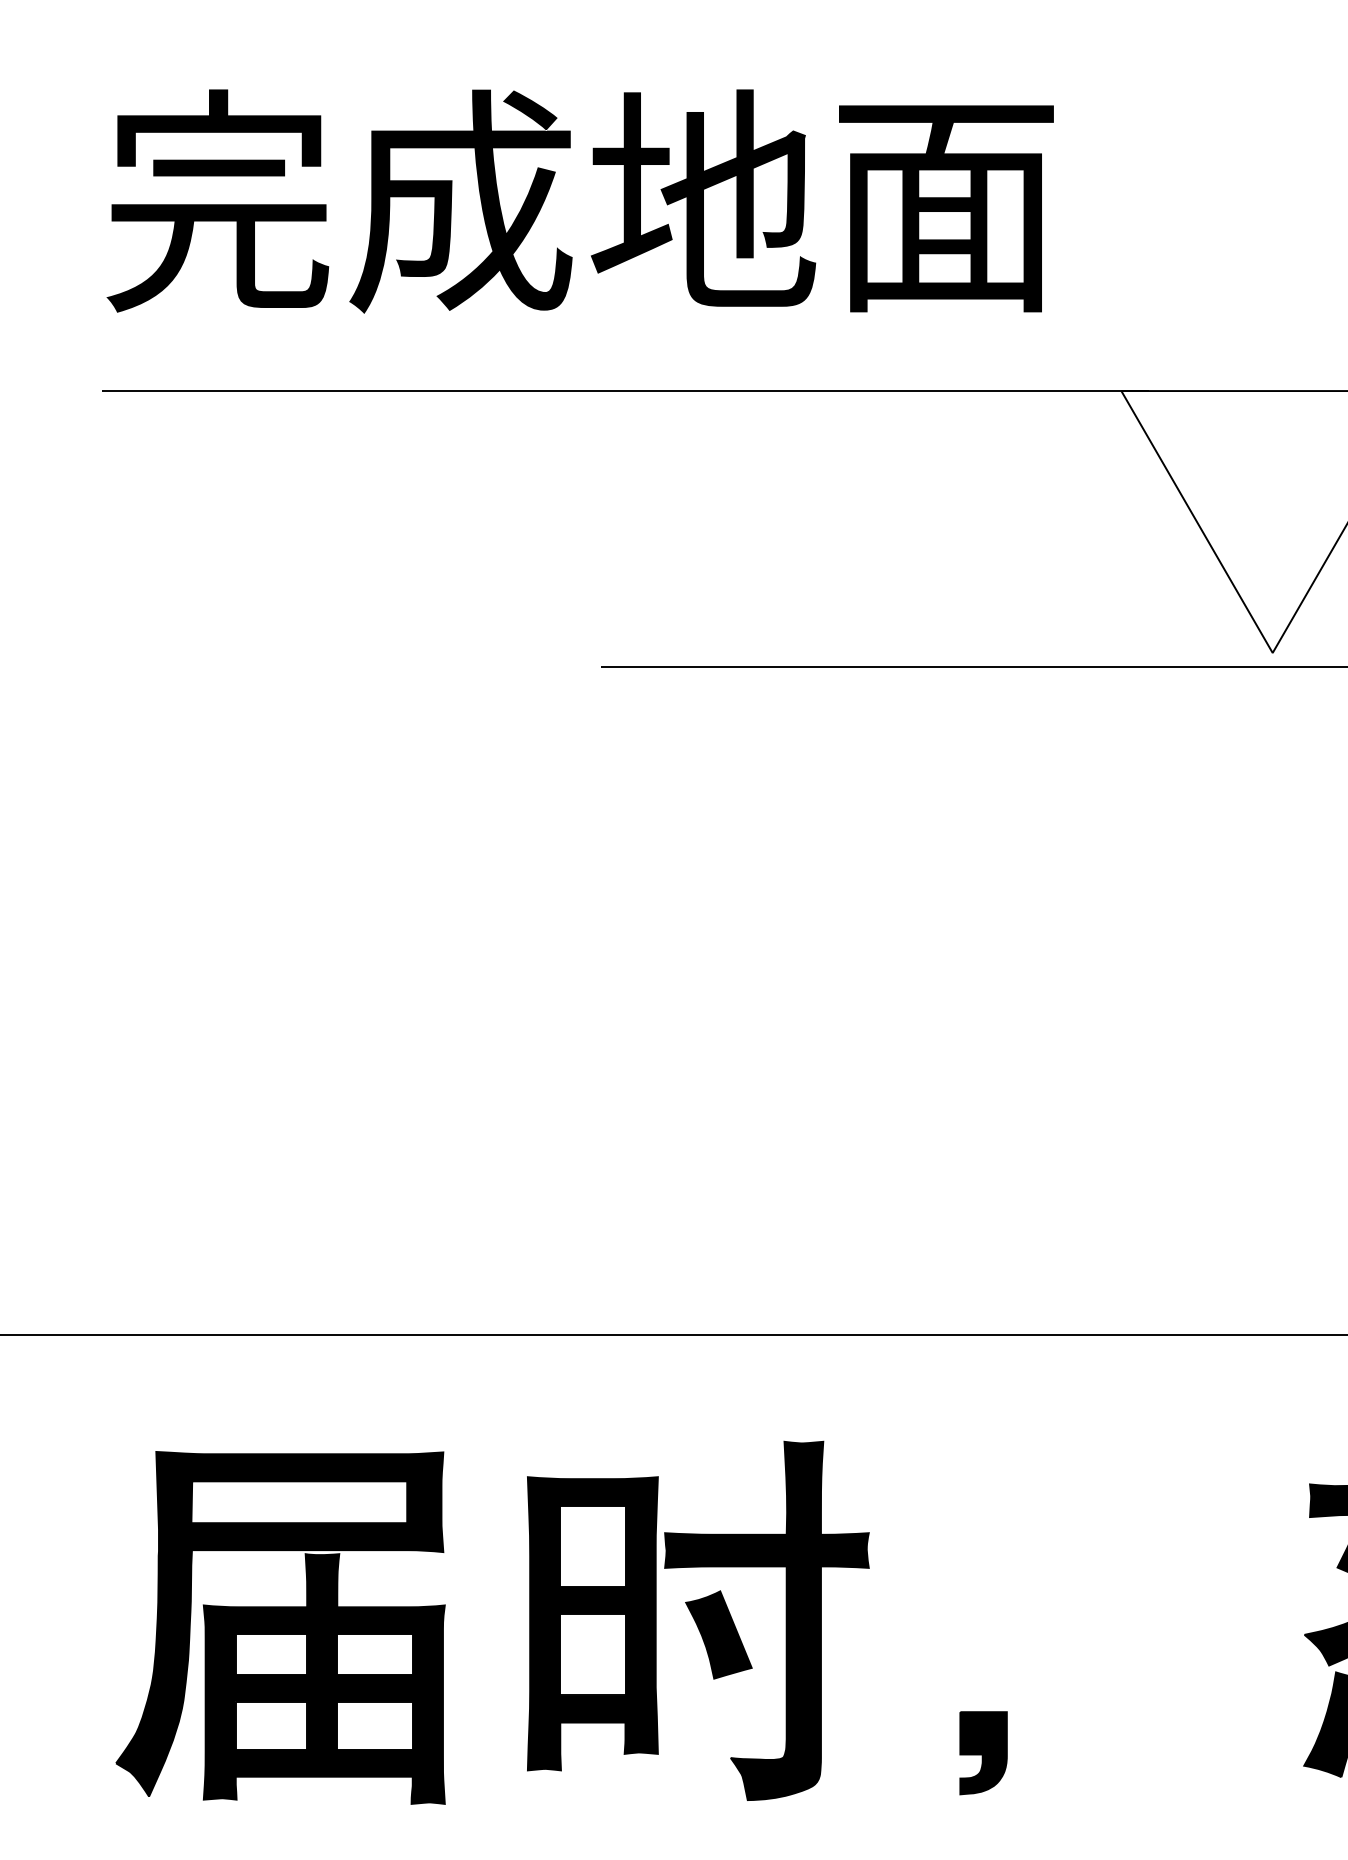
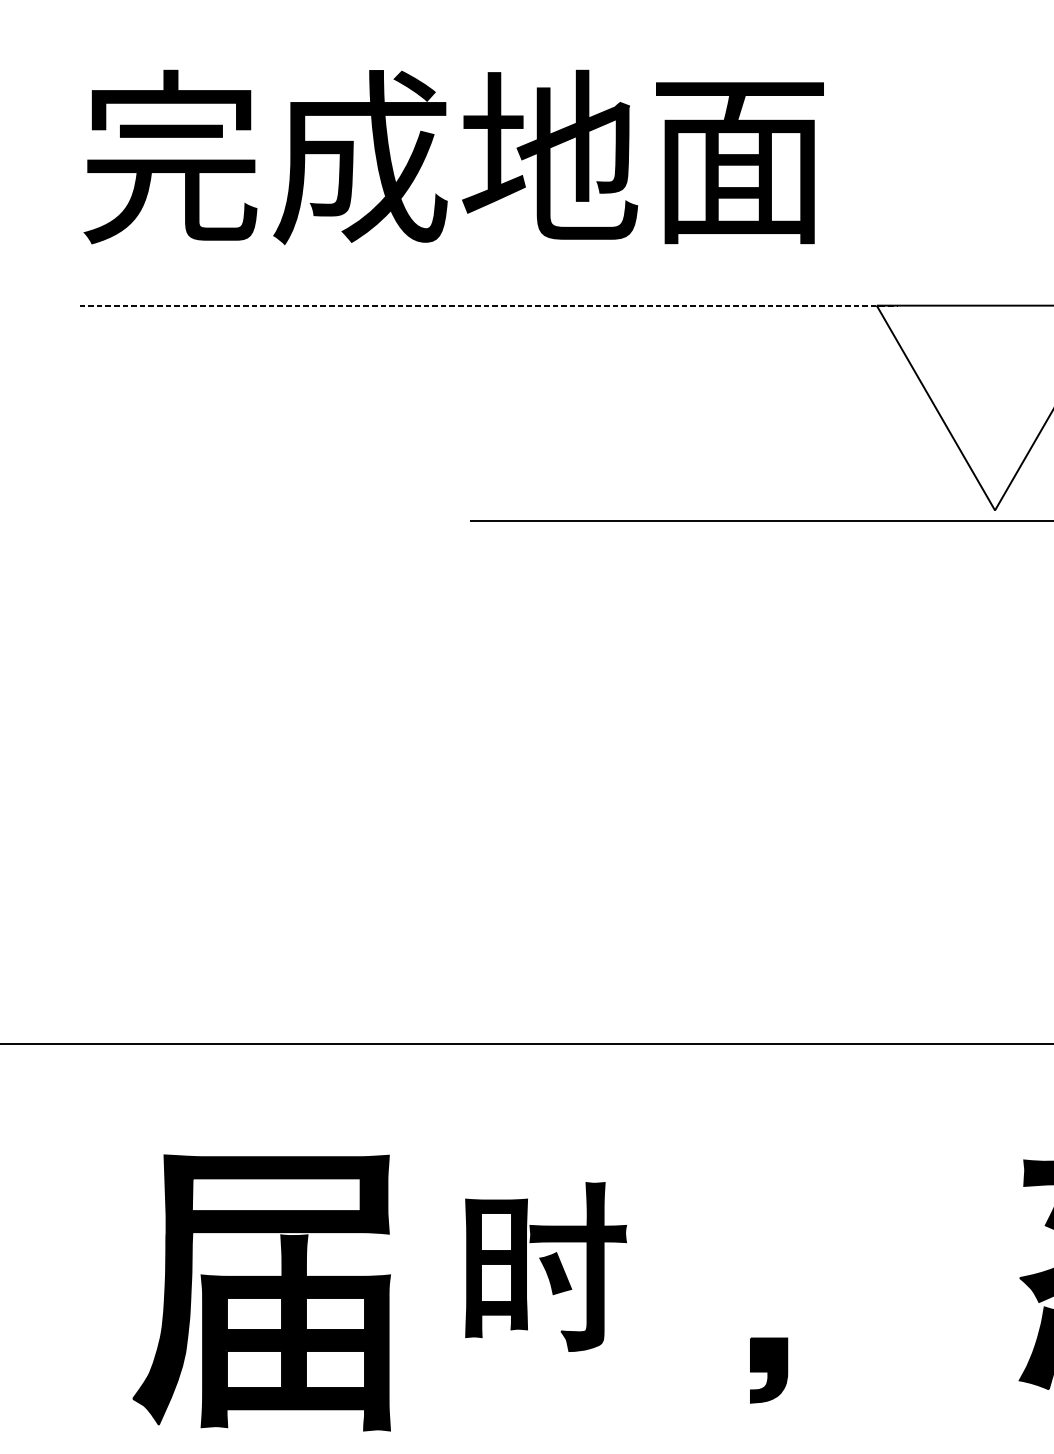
line: (625, 391) -> (489, 306), solid -> dashed
part: (698, 1620) -> (546, 1266), size x0.6
part: (280, 1627) -> (261, 1292), moved

